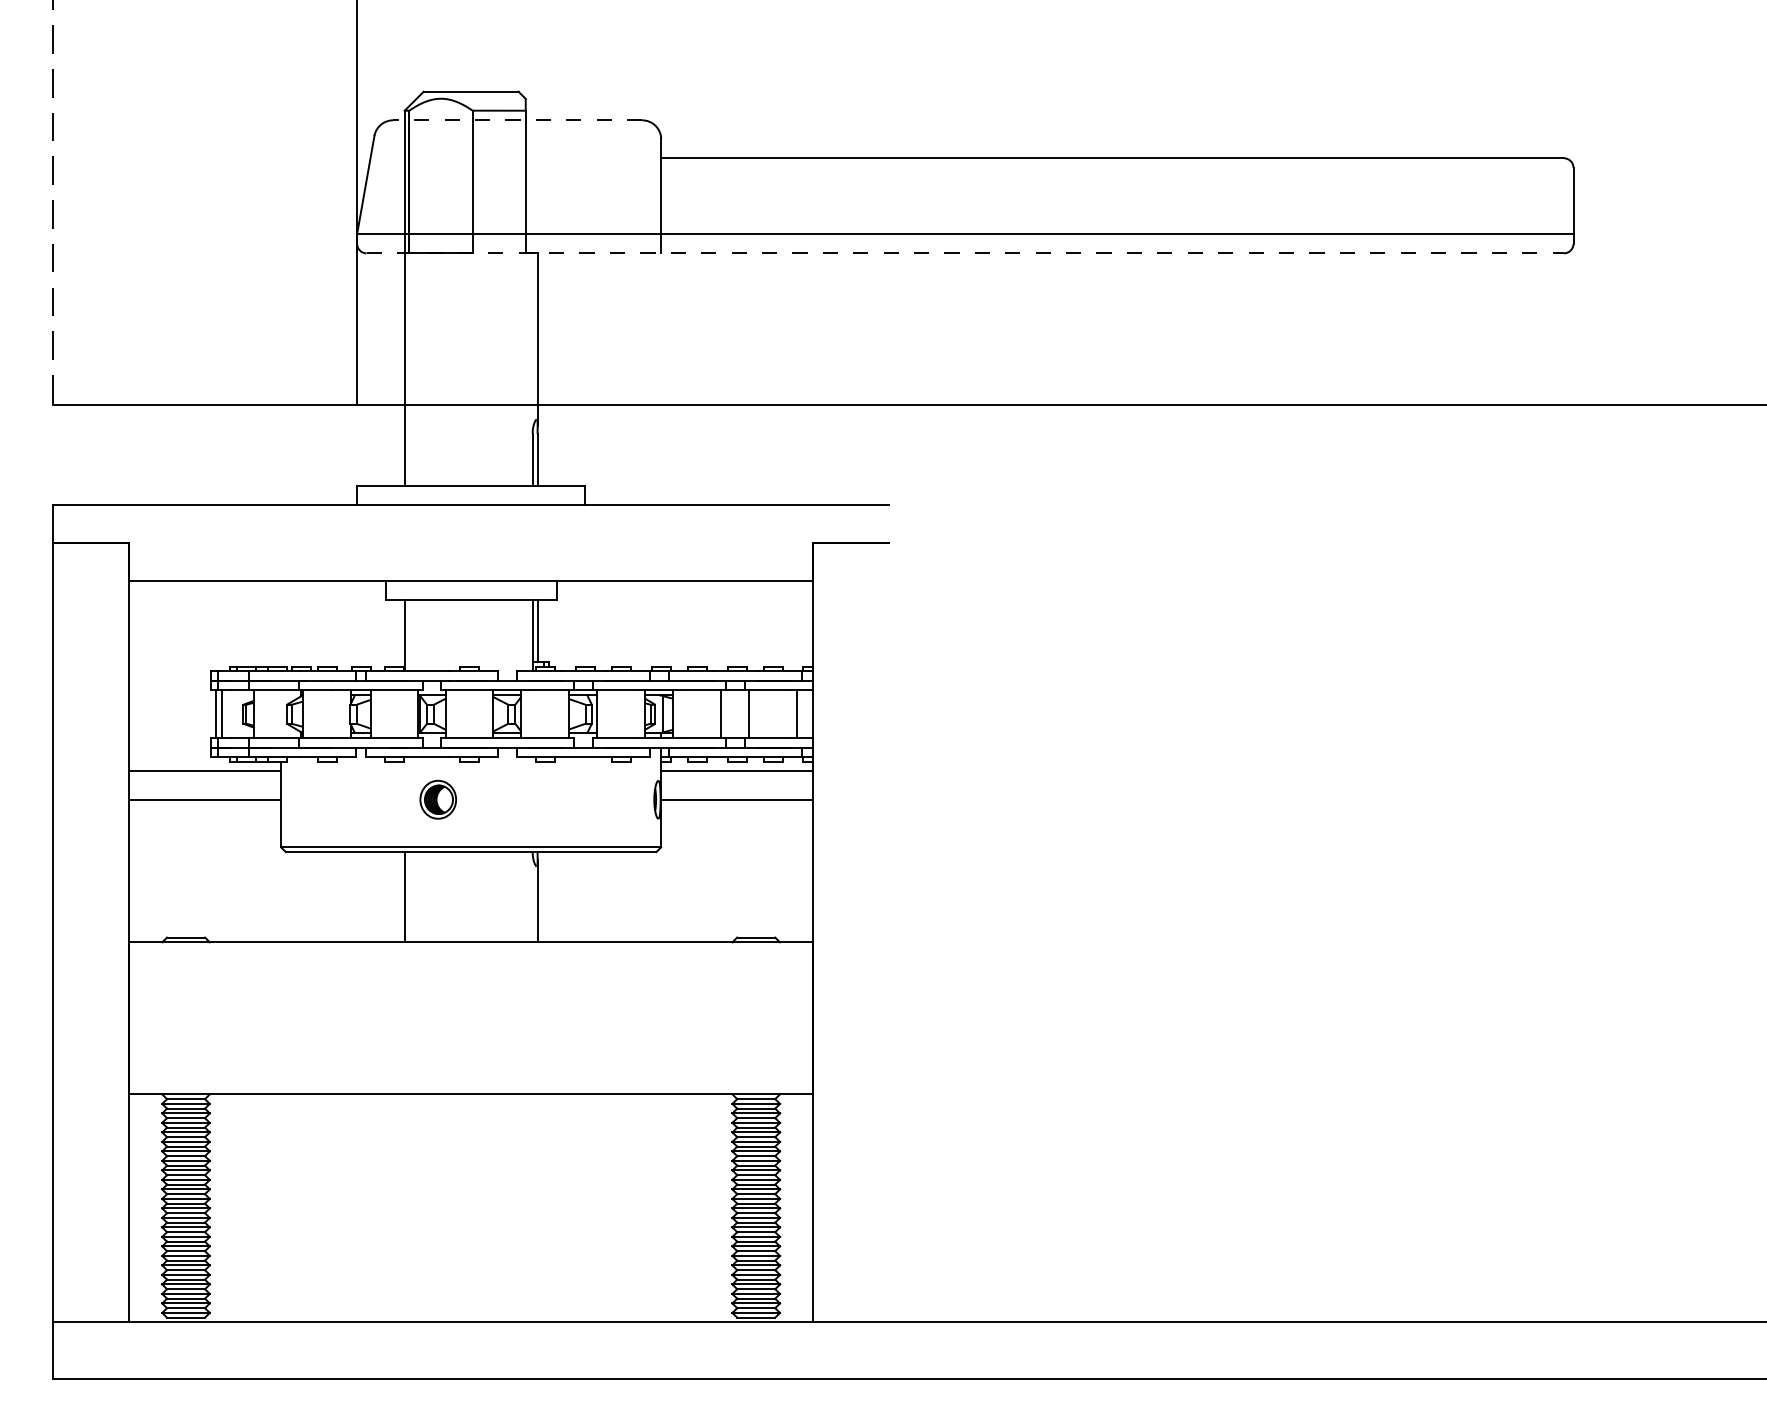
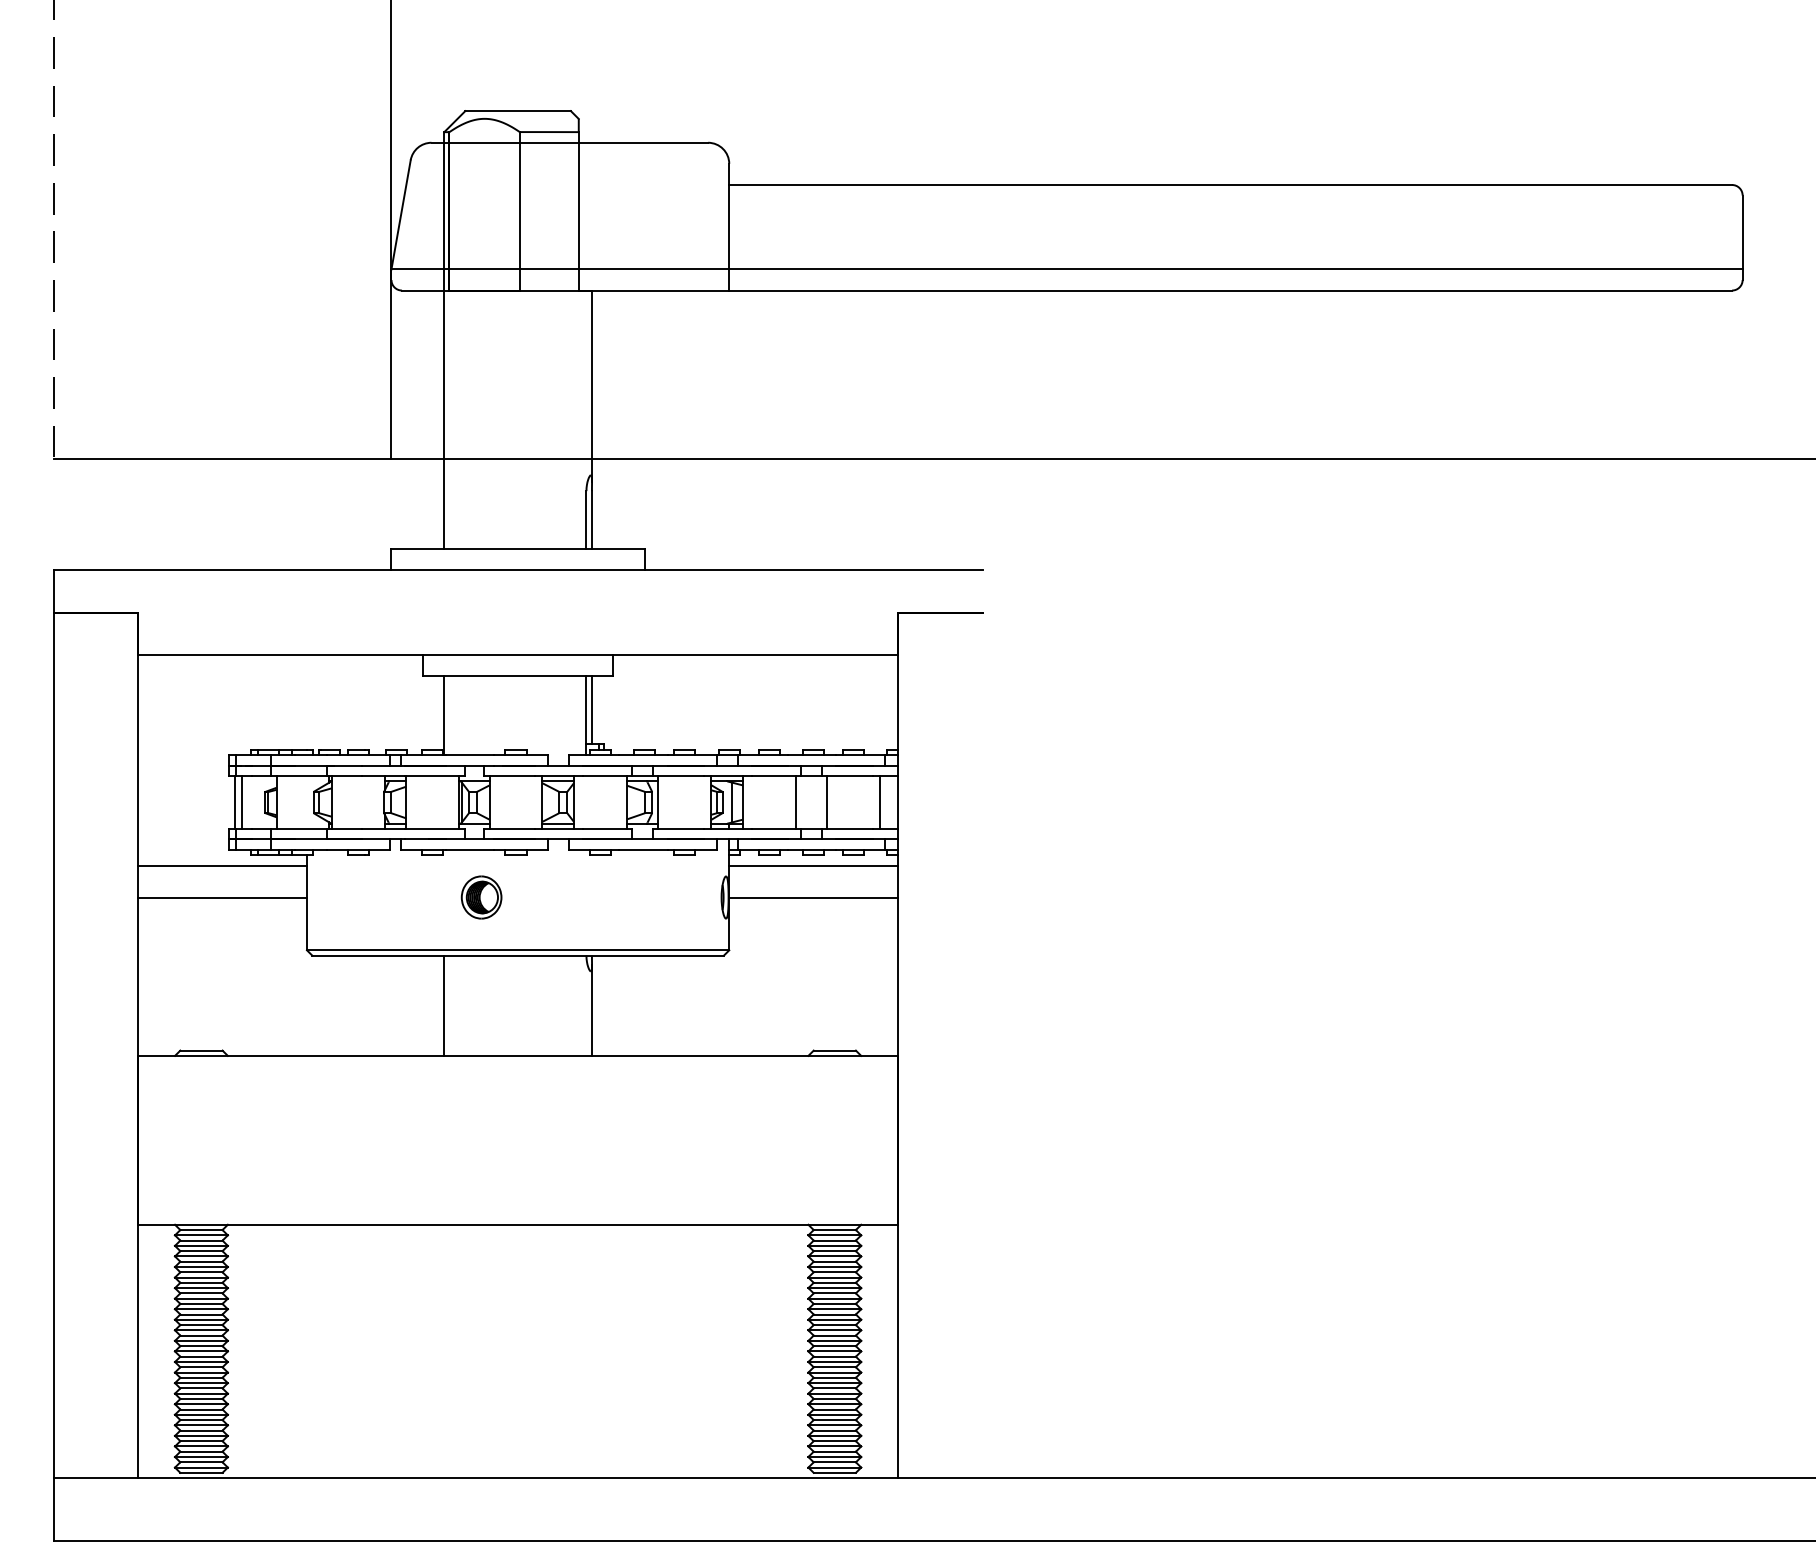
line: (517, 120) -> (569, 142), dashed -> solid
line: (965, 253) -> (1067, 290), dashed -> solid

